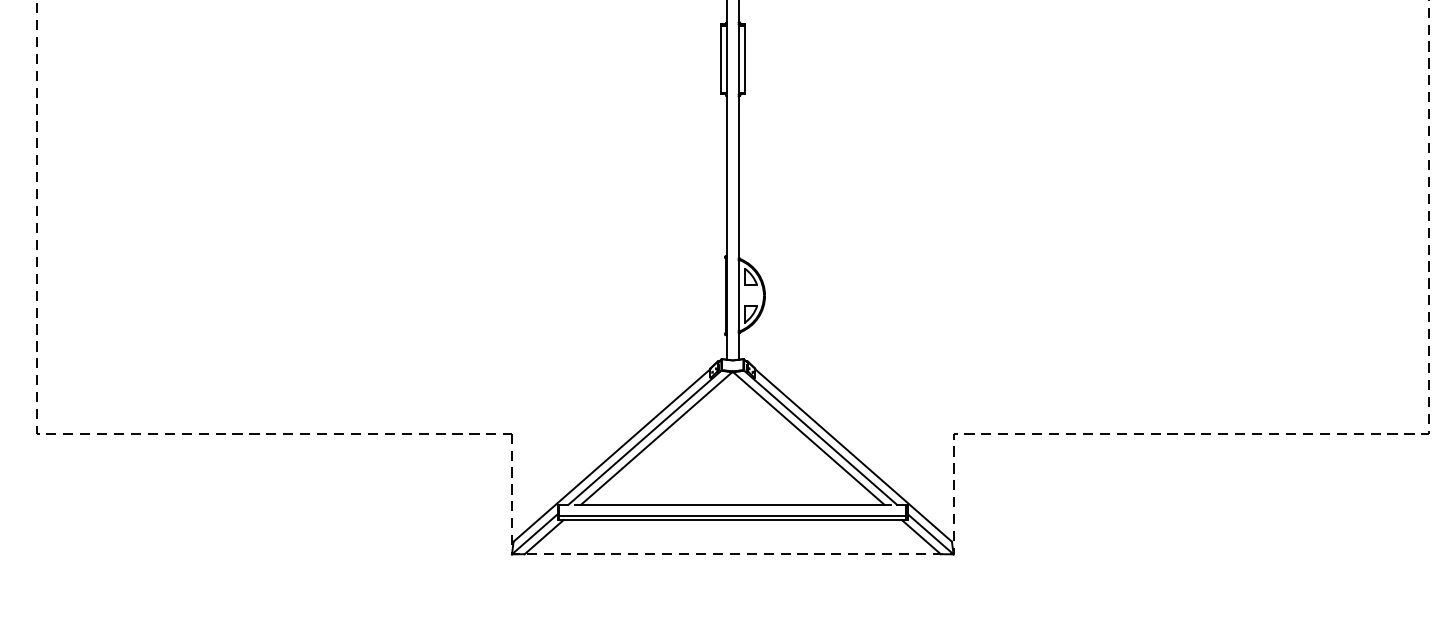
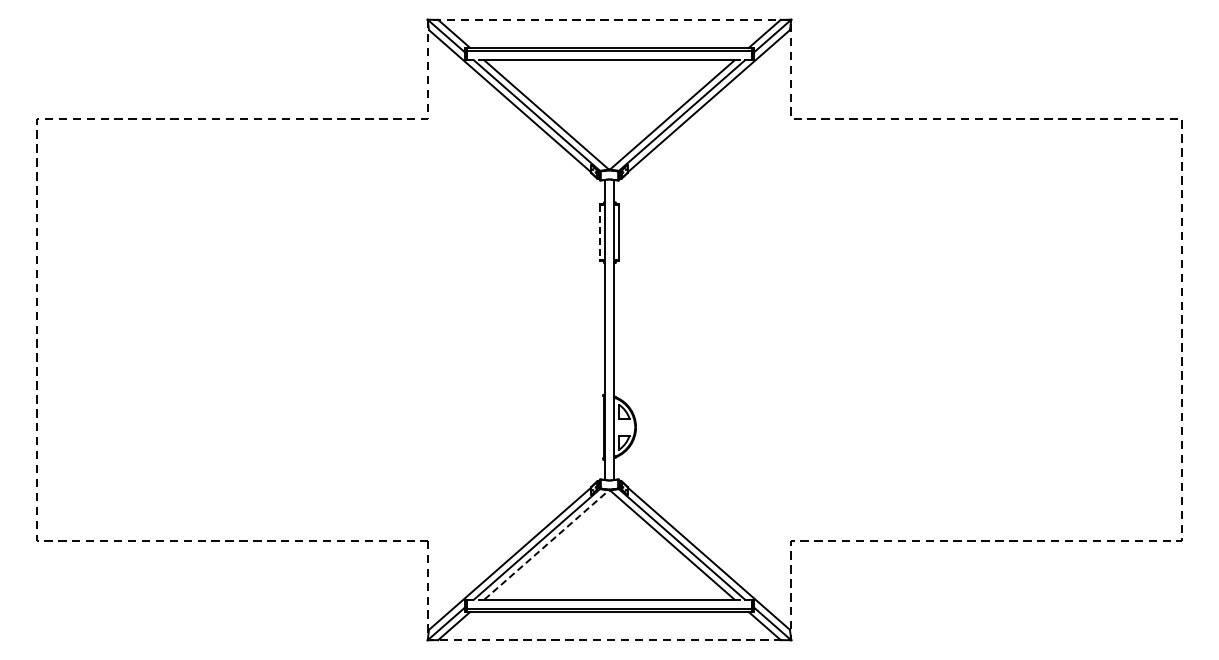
line: (720, 60) -> (599, 233), solid -> dashed
line: (656, 438) -> (546, 544), solid -> dashed

